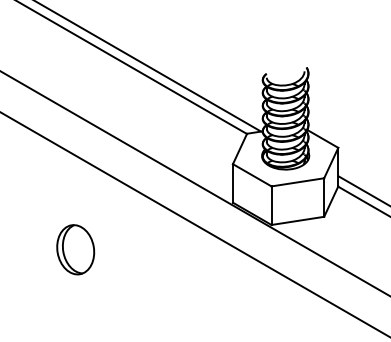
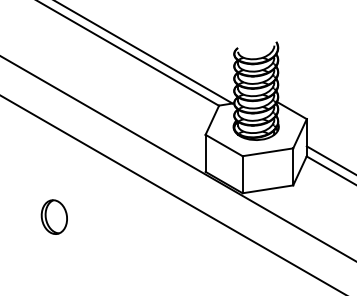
part: (75, 249) -> (54, 216), size x0.71

